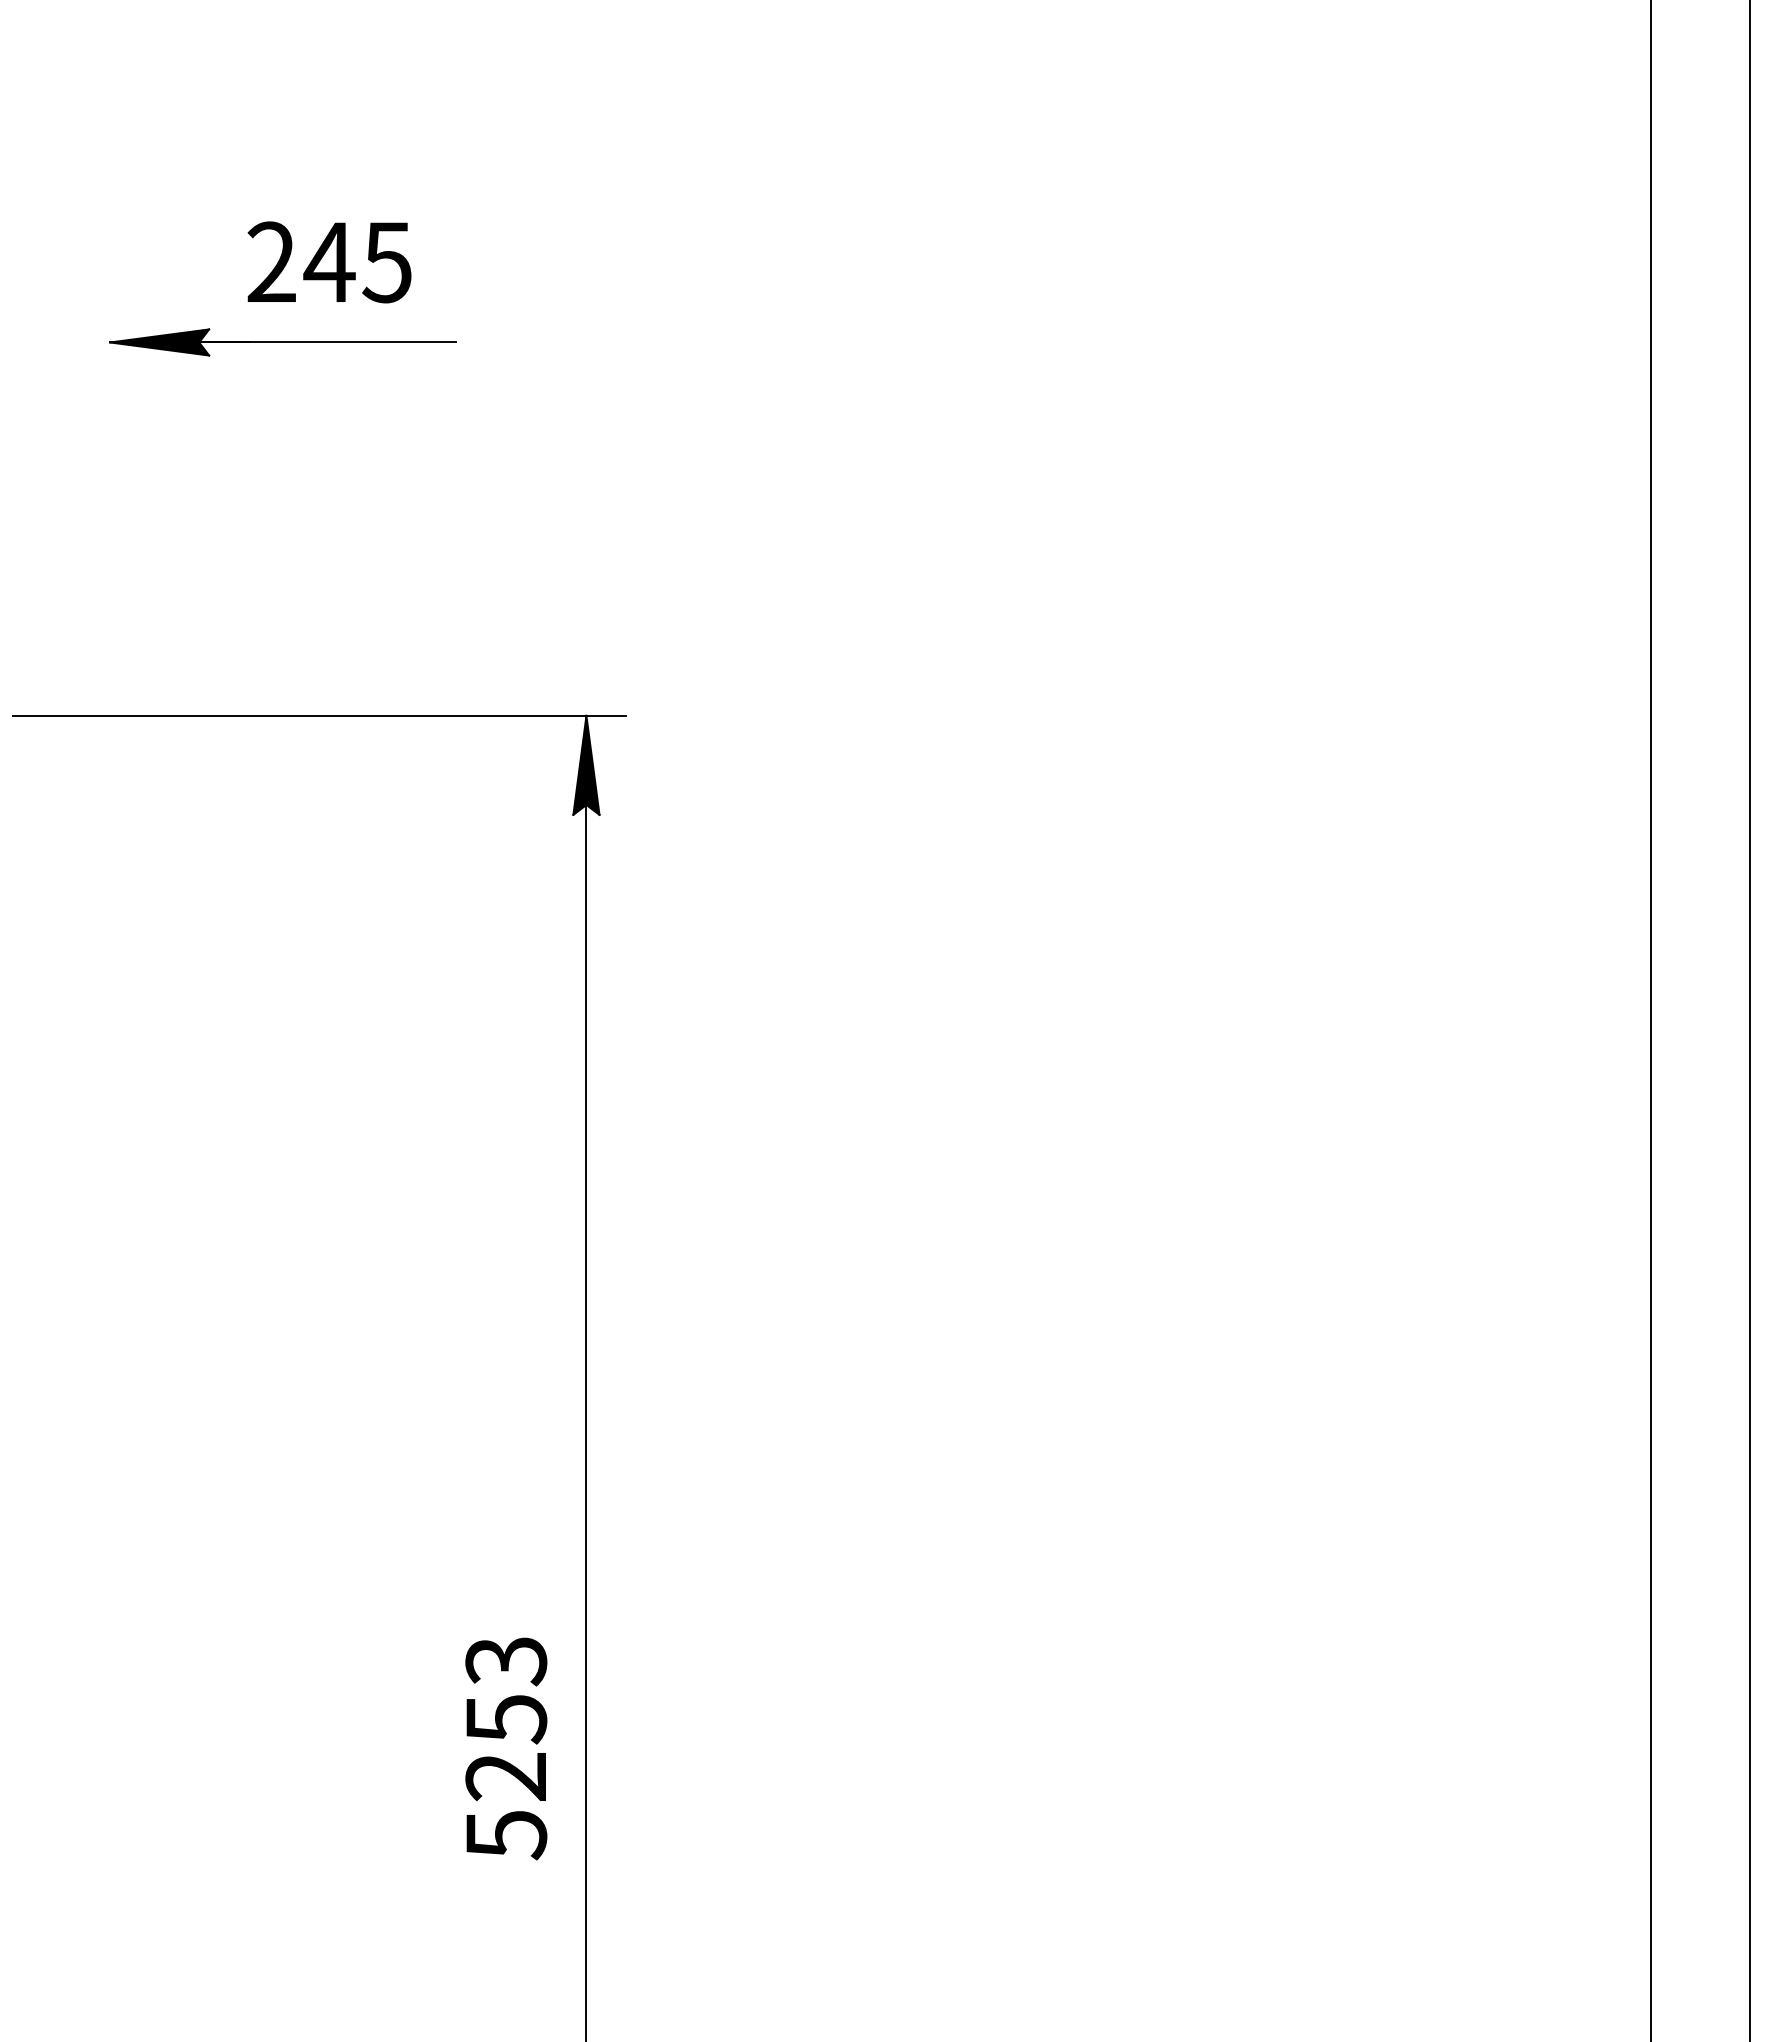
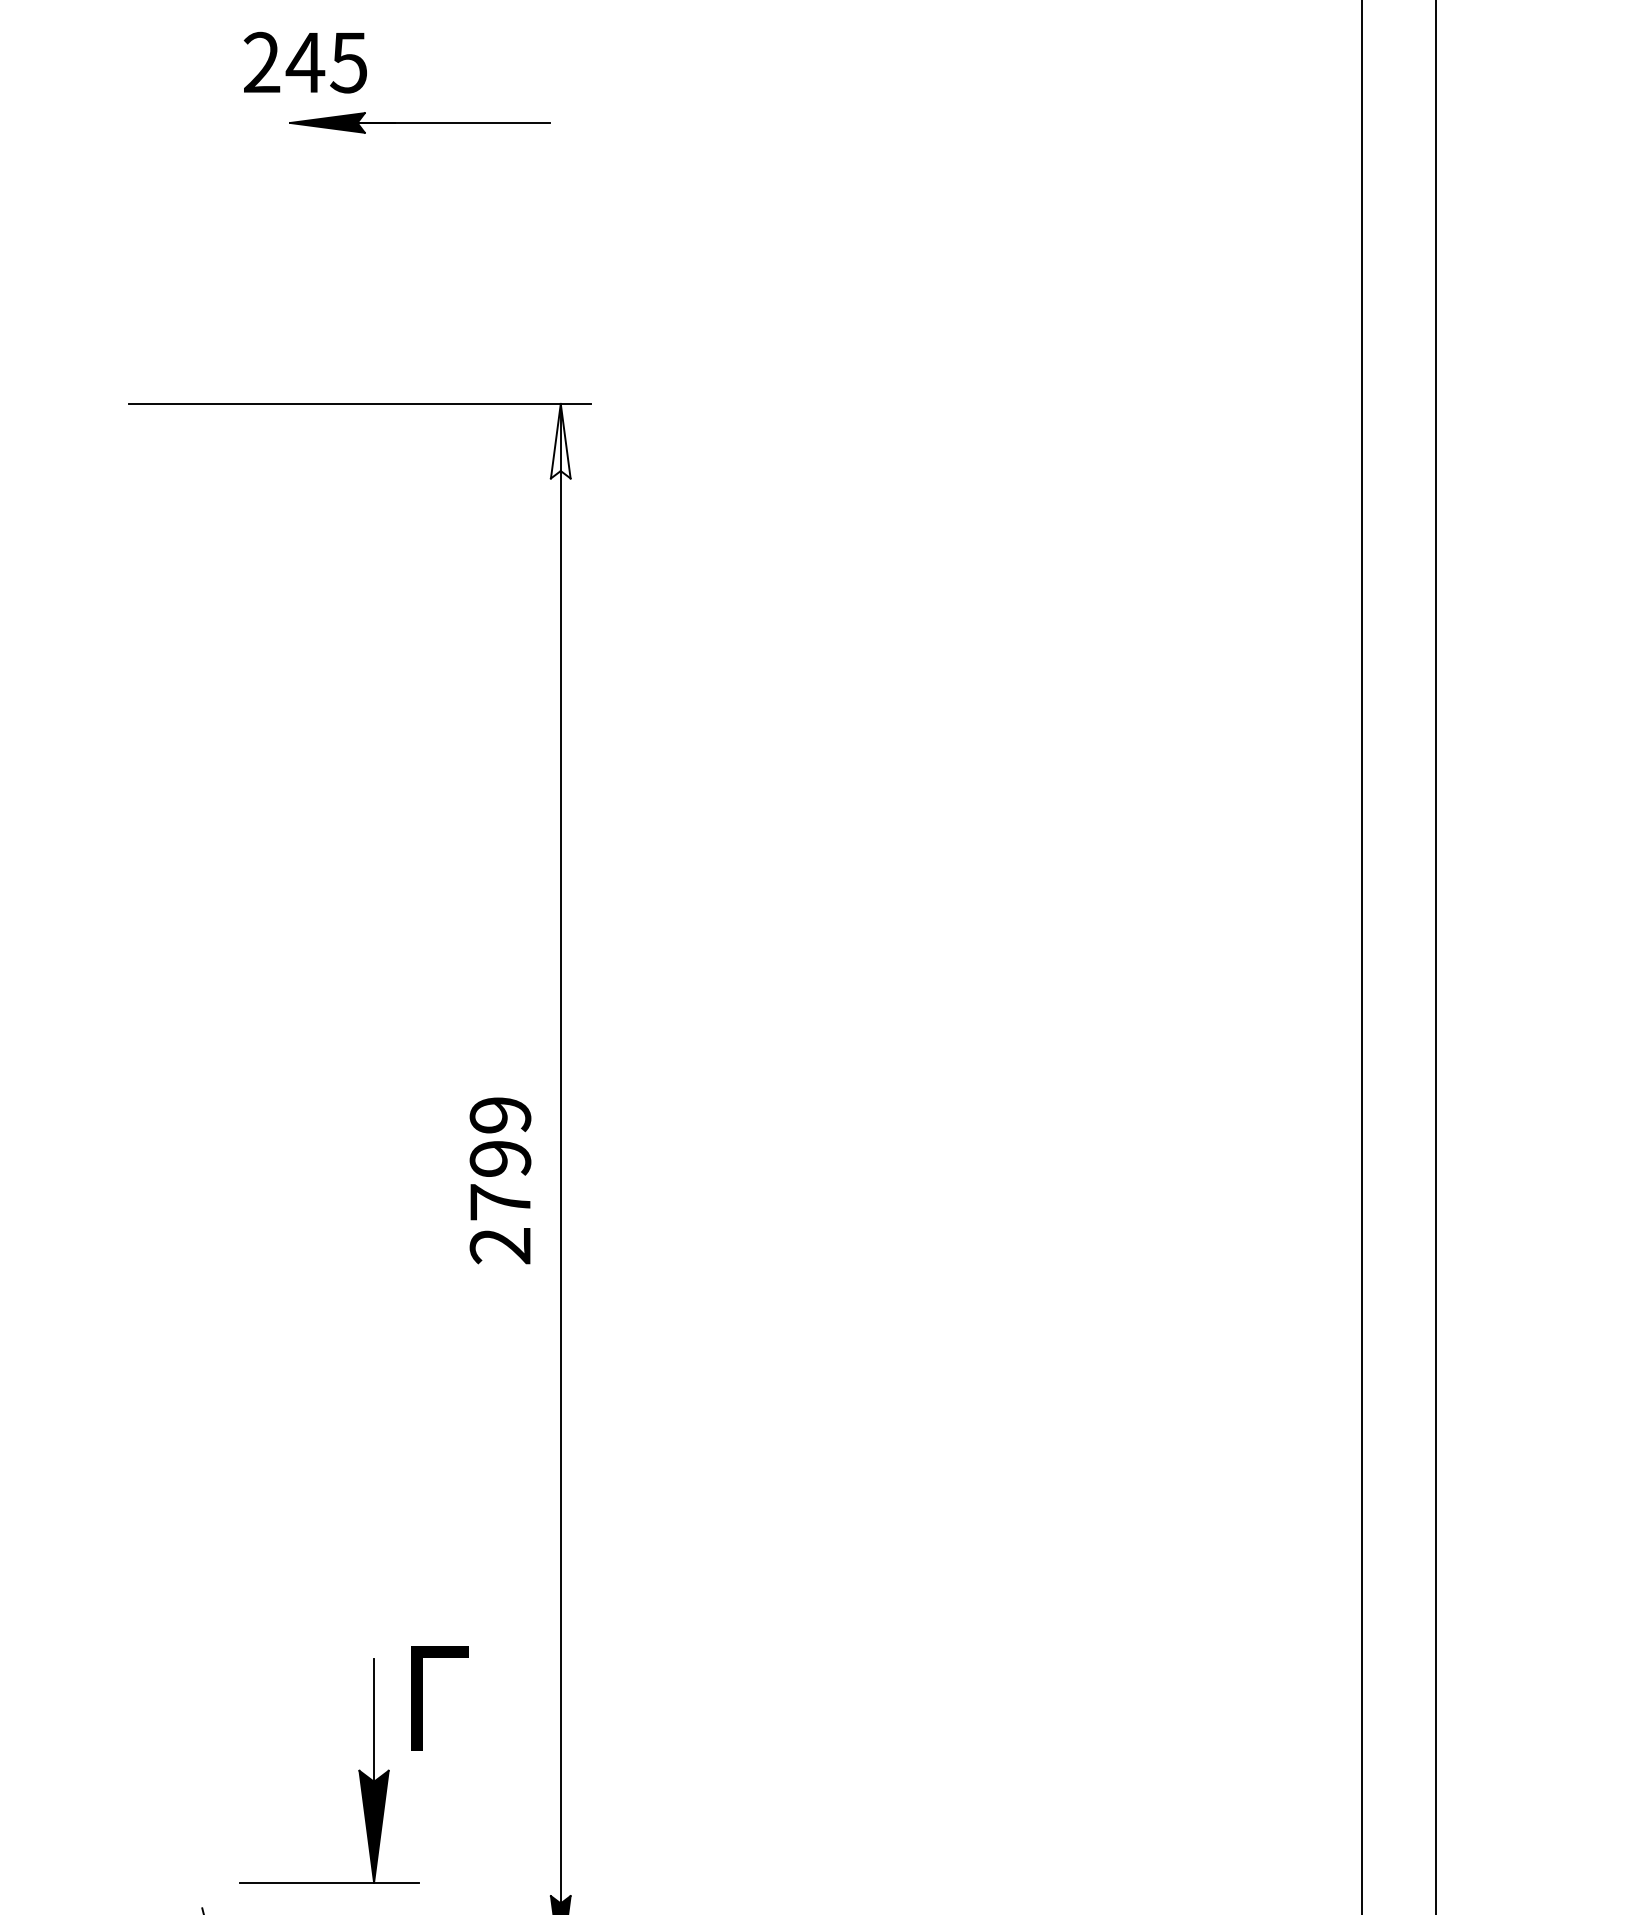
text: (328, 262) -> (304, 62), moved
part: (281, 341) -> (419, 122), moved
fill: (586, 764) -> (560, 440), removed
text: (506, 1749) -> (500, 1181), 5253 -> 2799

